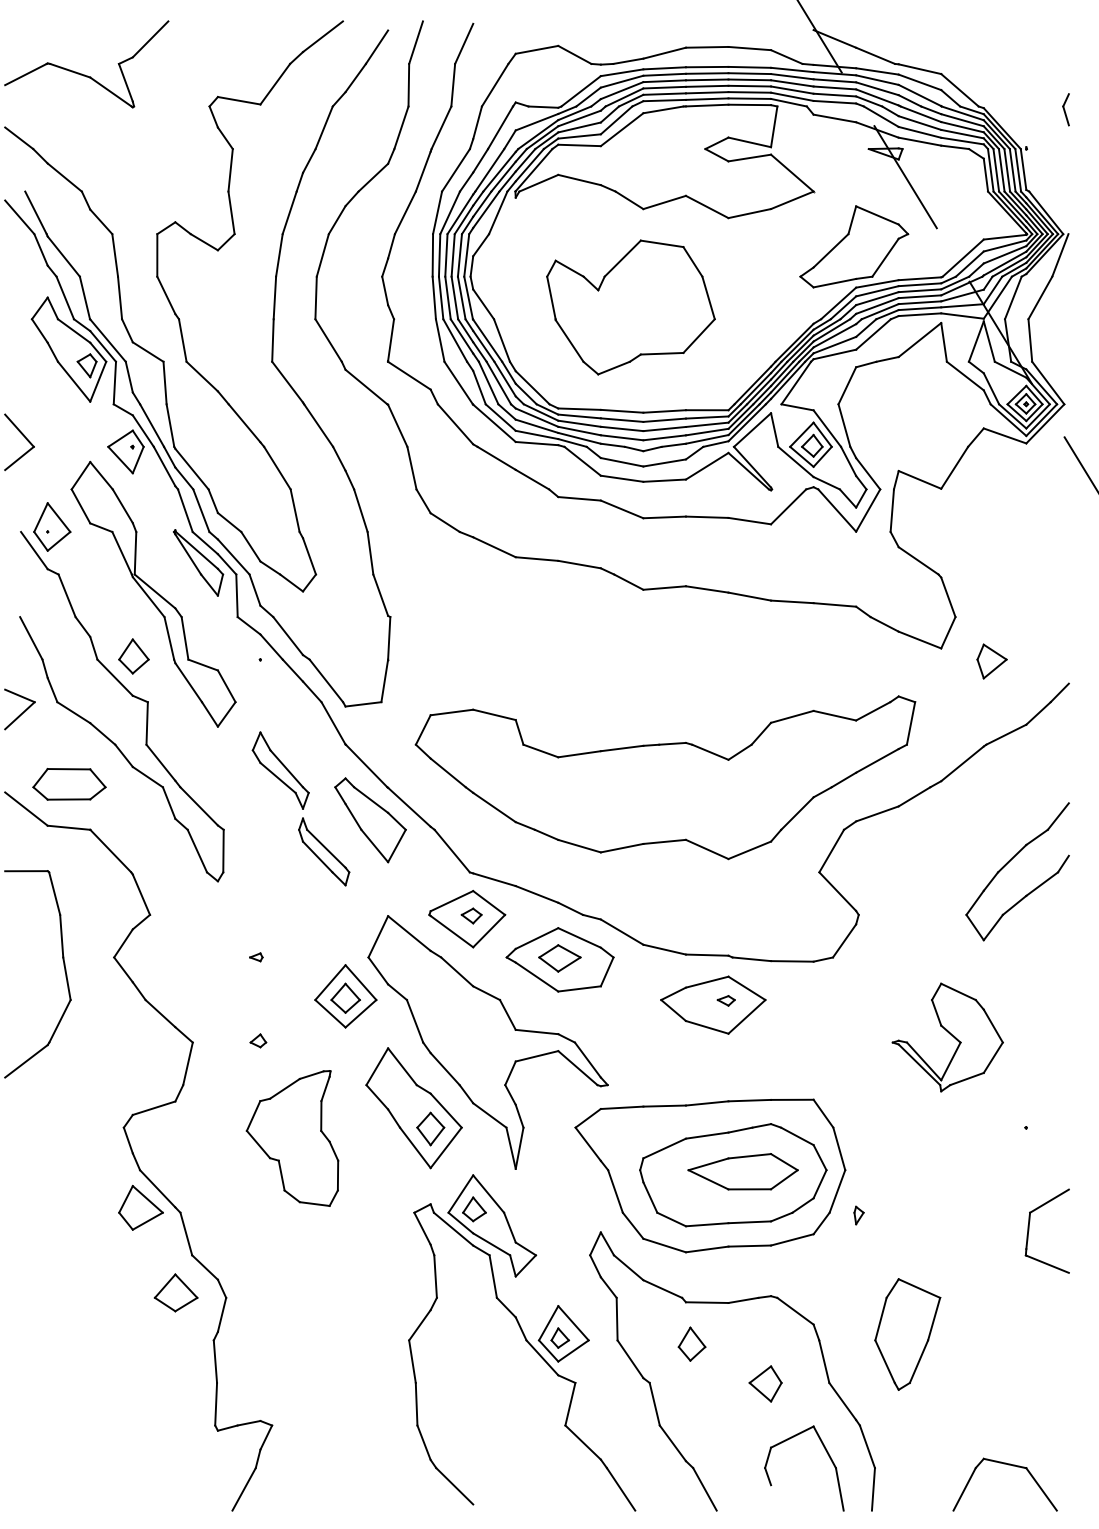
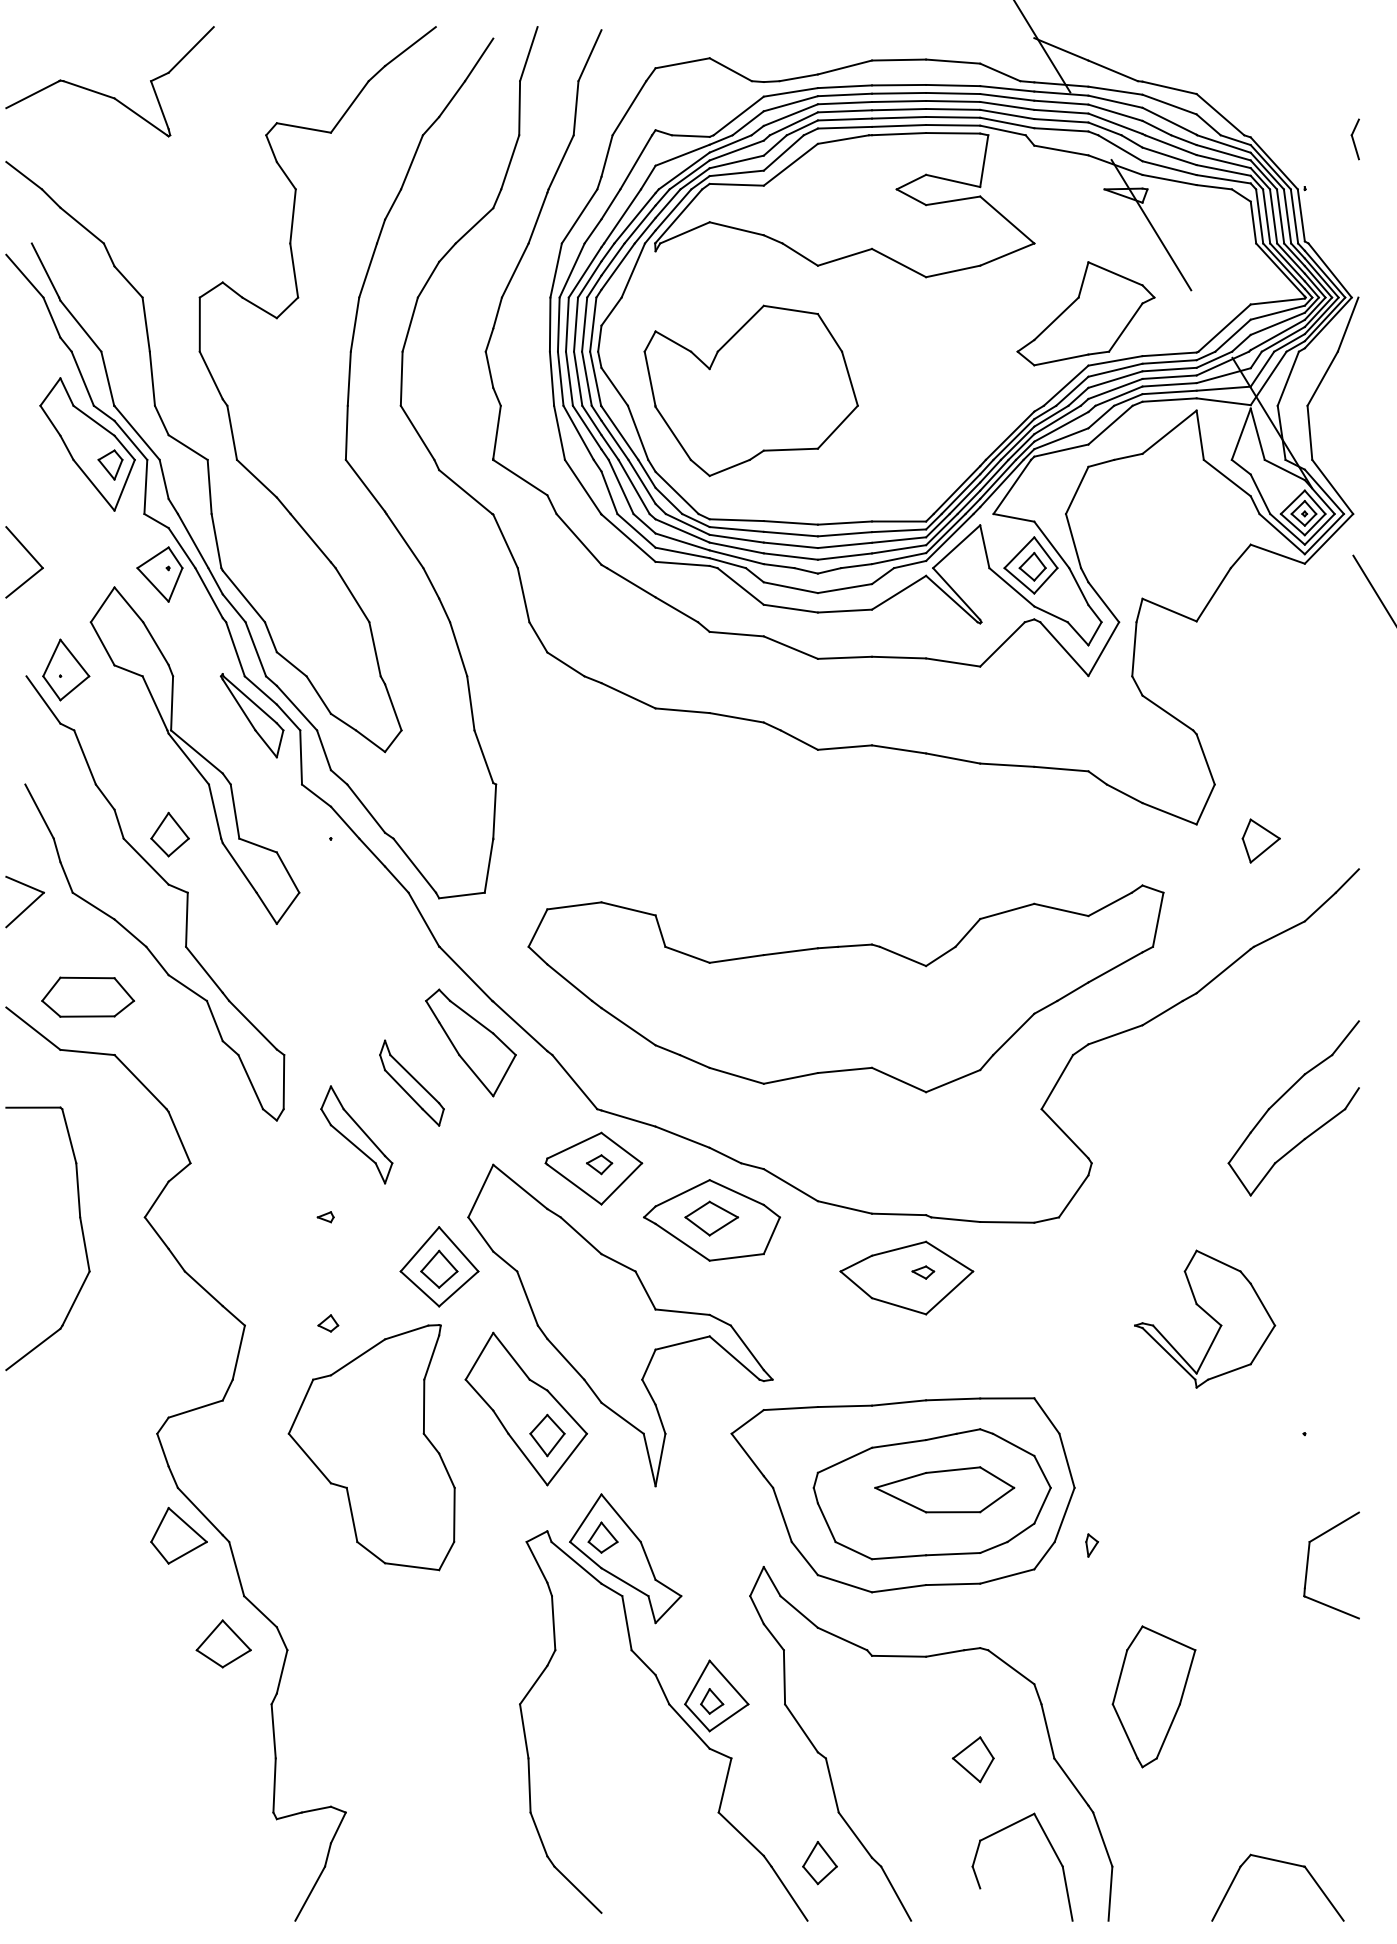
part: (630, 307) -> (750, 390), moved
part: (280, 770) -> (356, 1134), moved
part: (292, 1138) -> (371, 1447), size x1.43
part: (691, 1343) -> (819, 1862), moved

